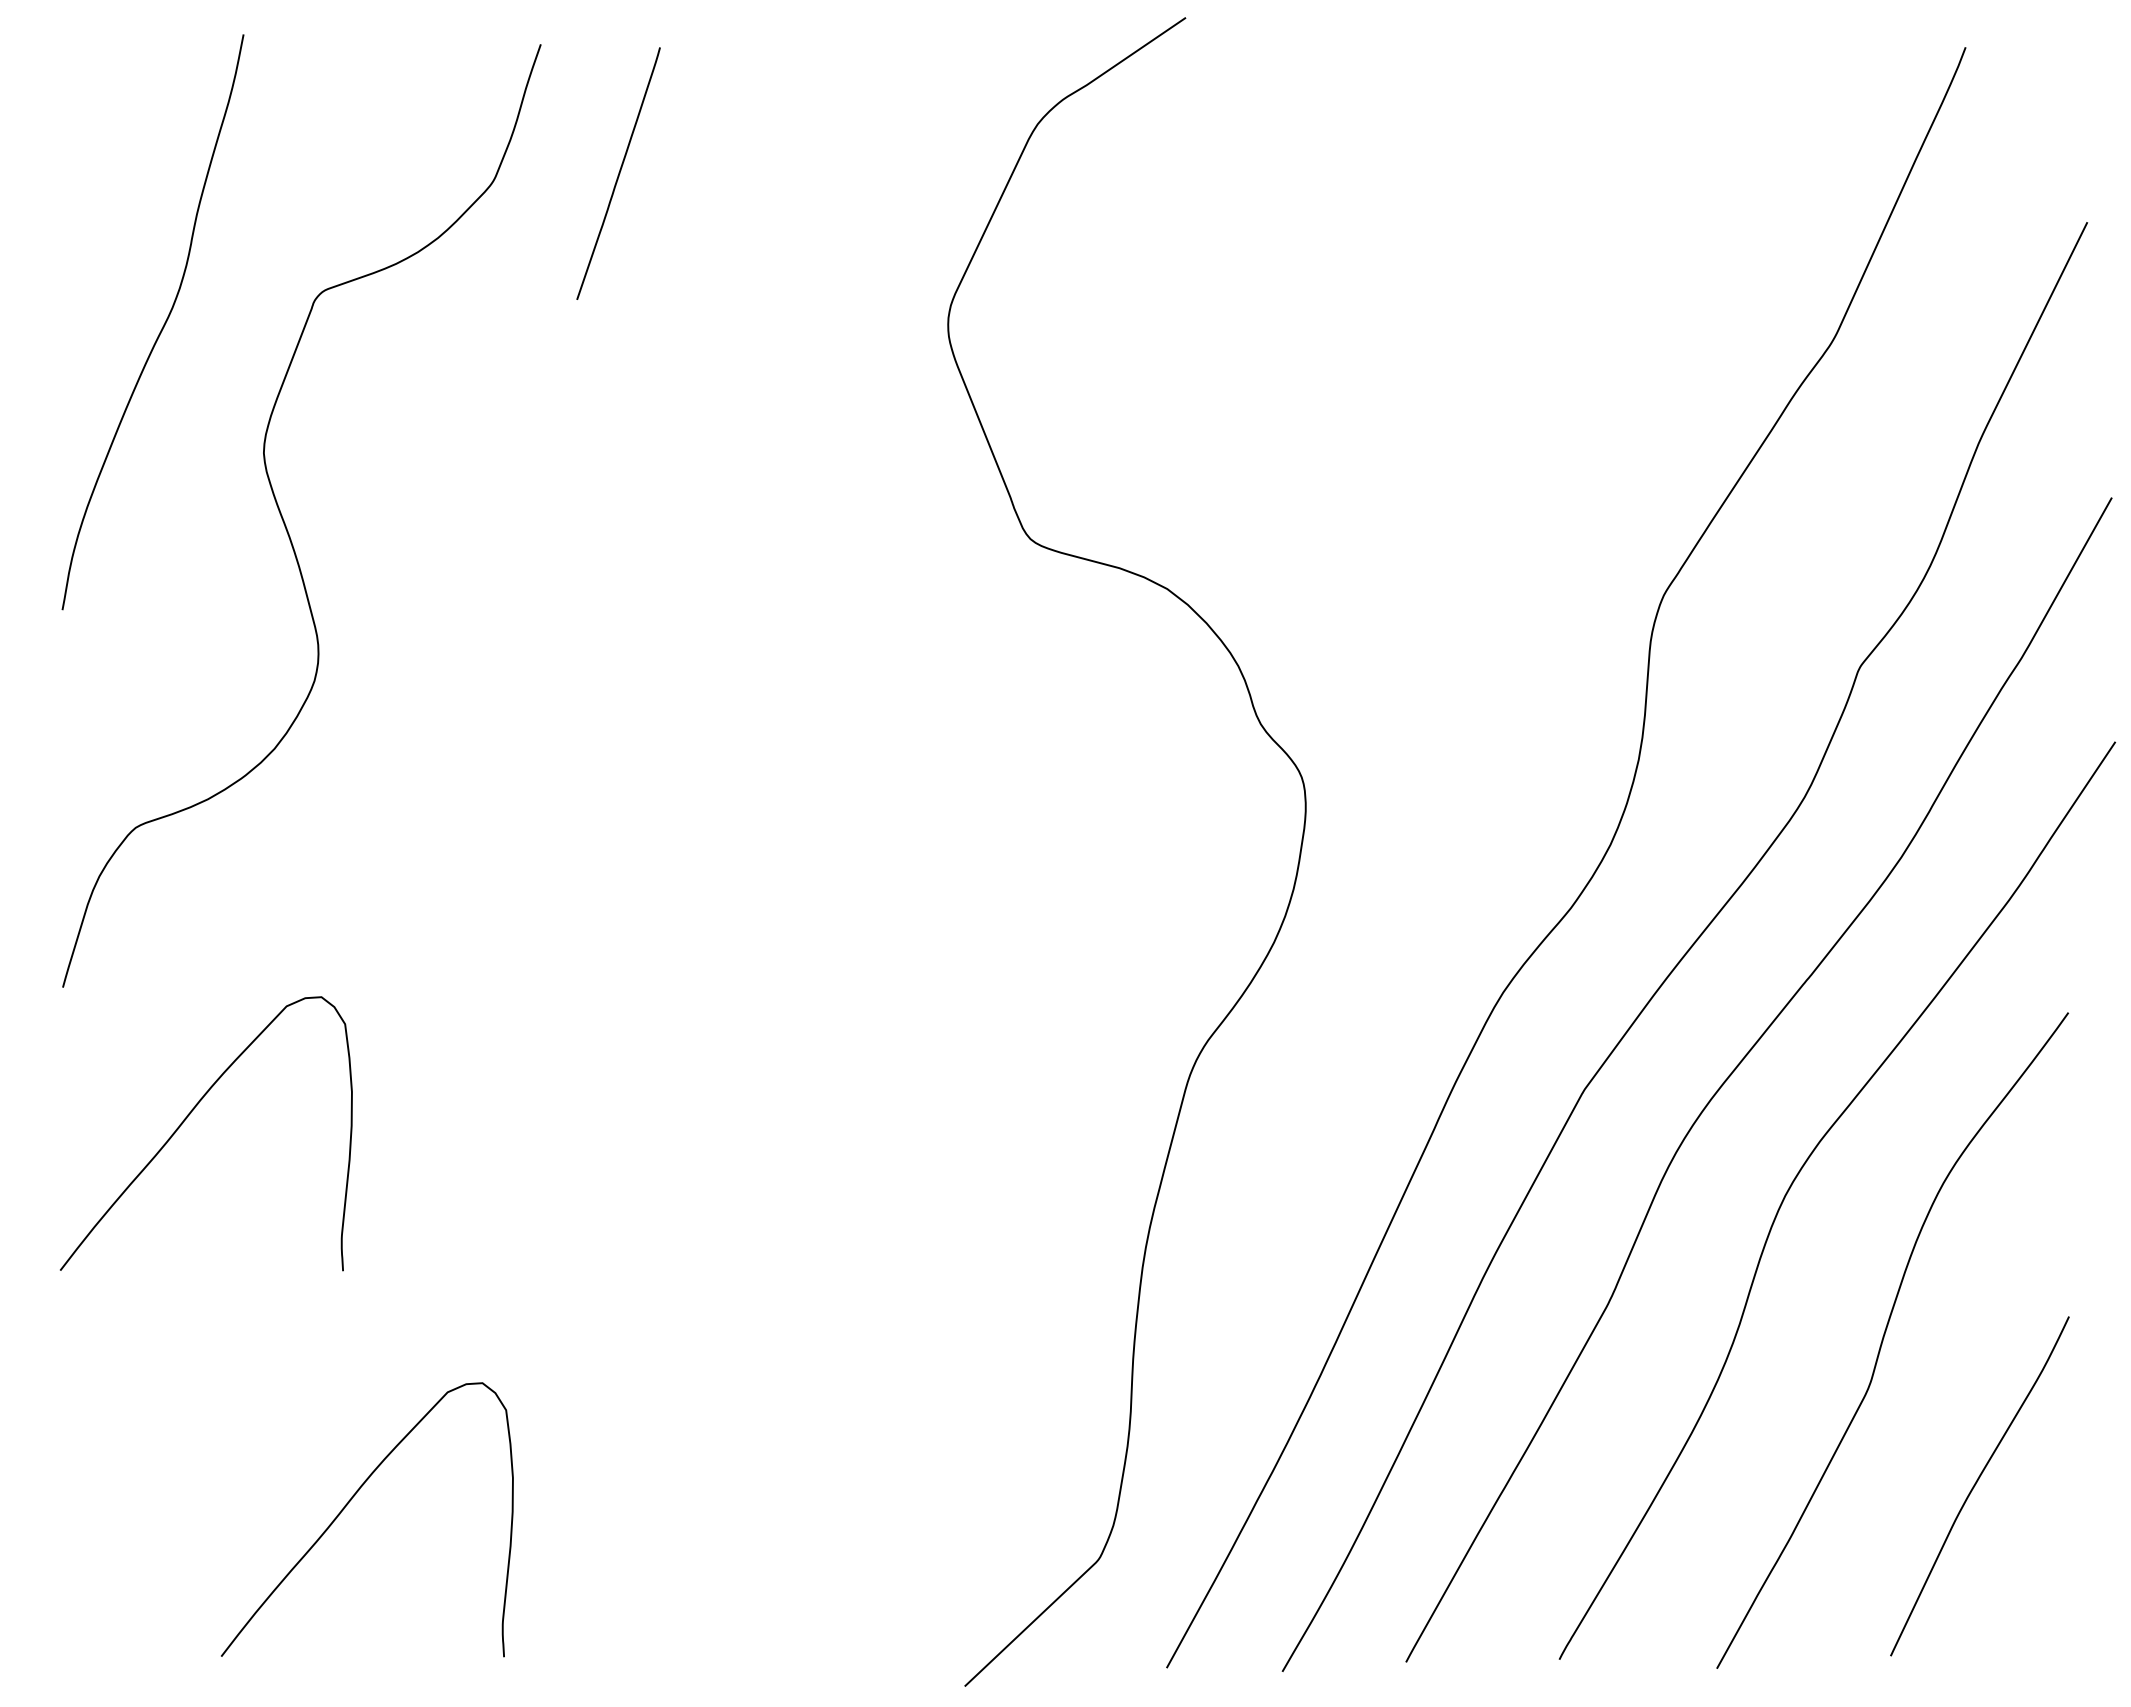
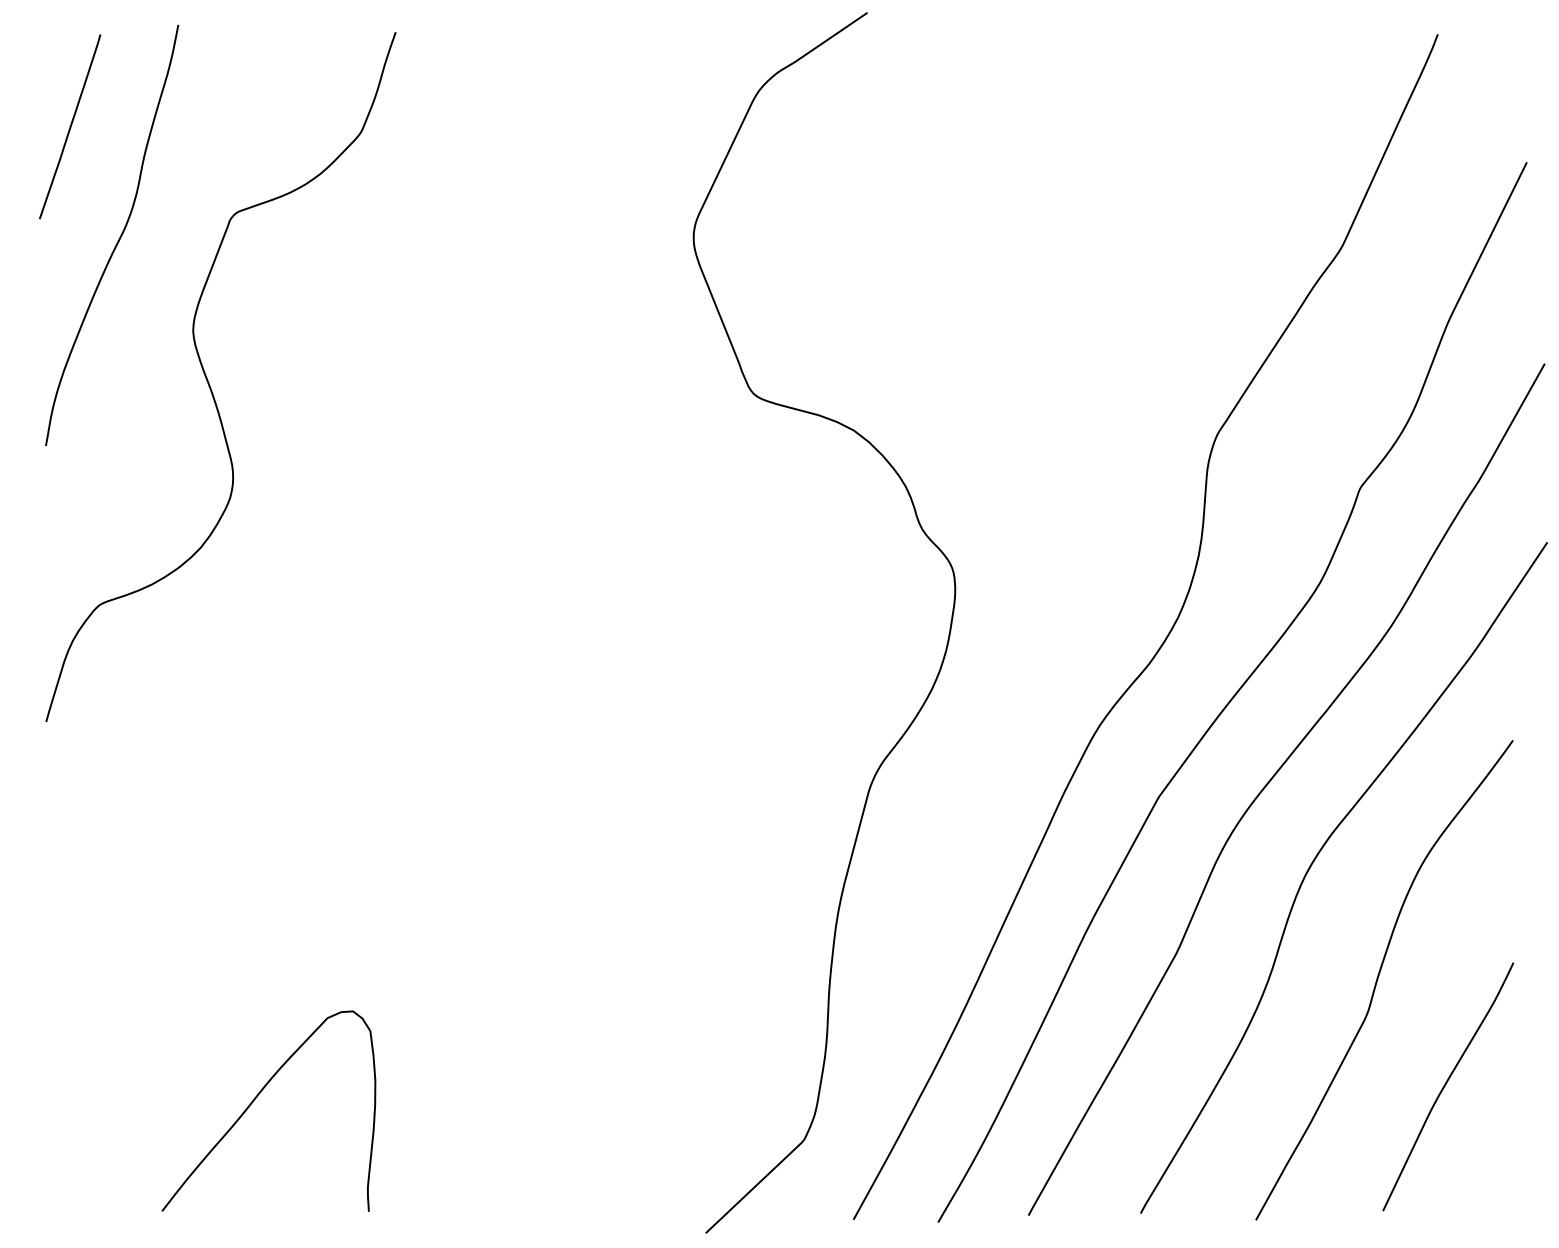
curve: (618, 173) -> (70, 126), moved
curve: (187, 1118) -> (137, 817), removed

